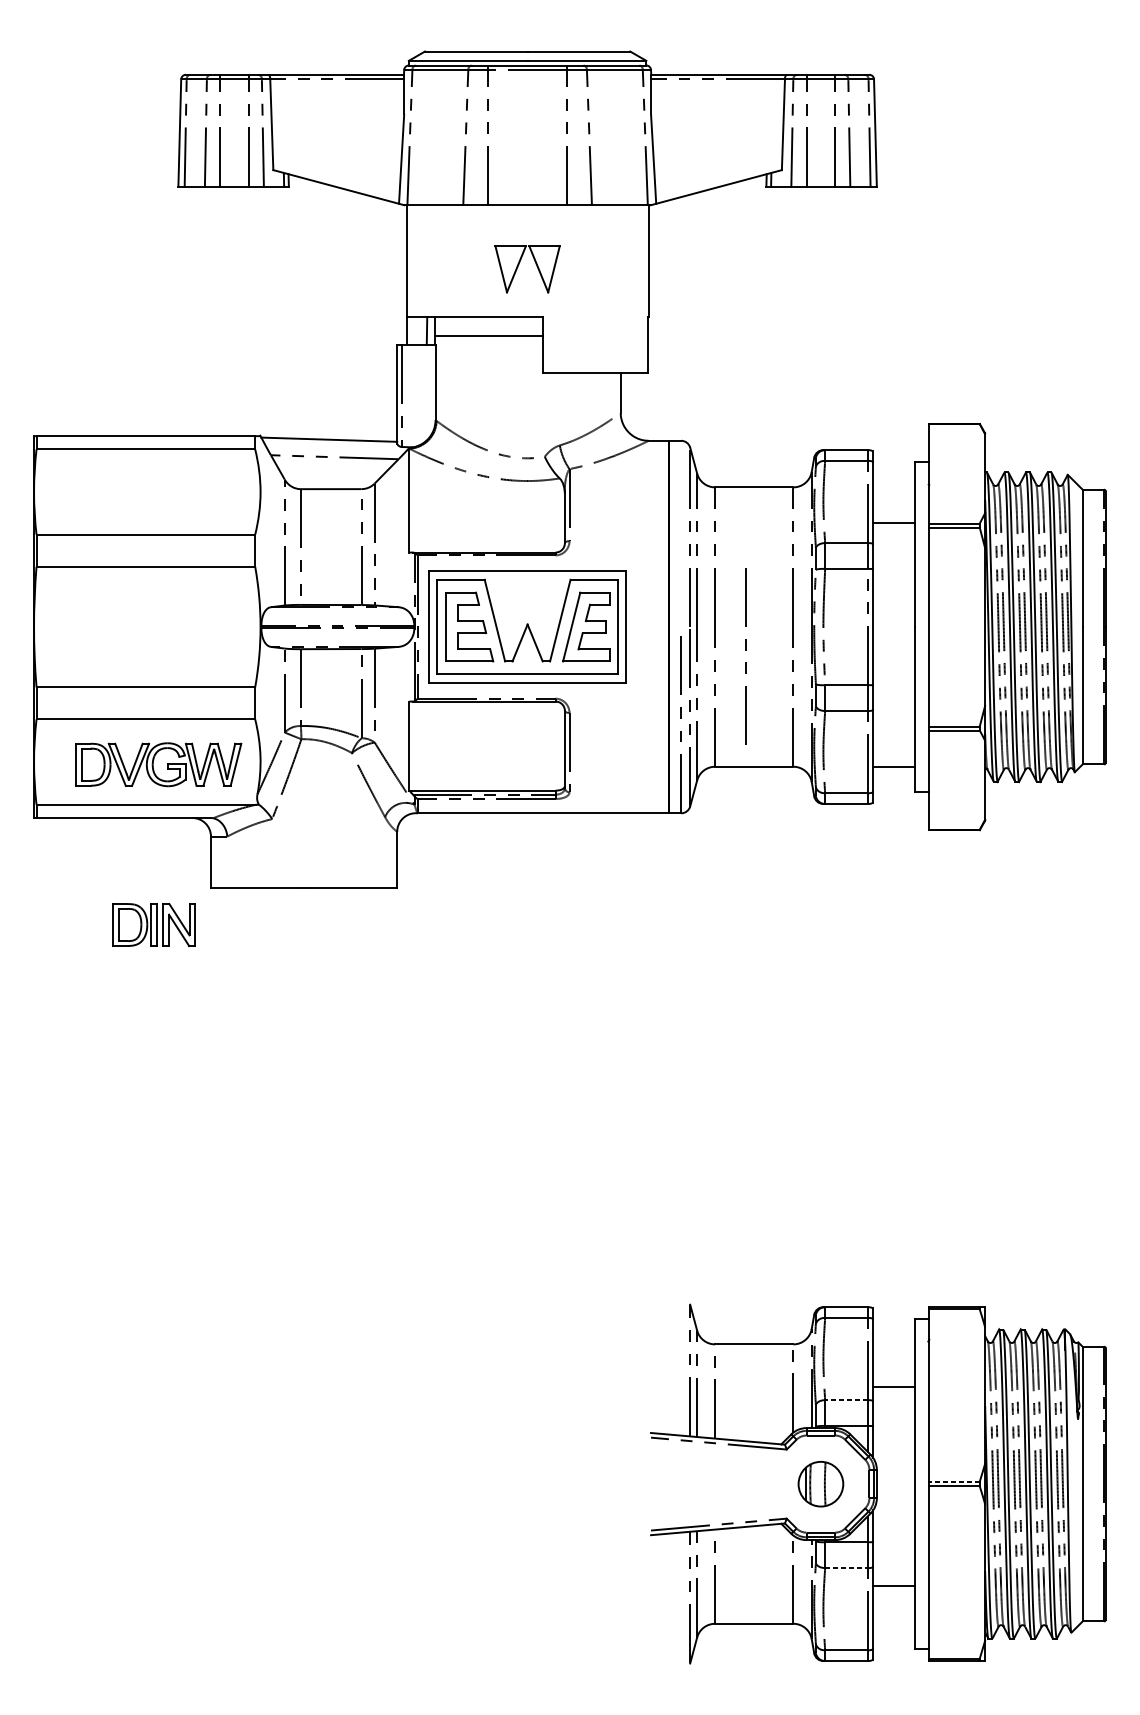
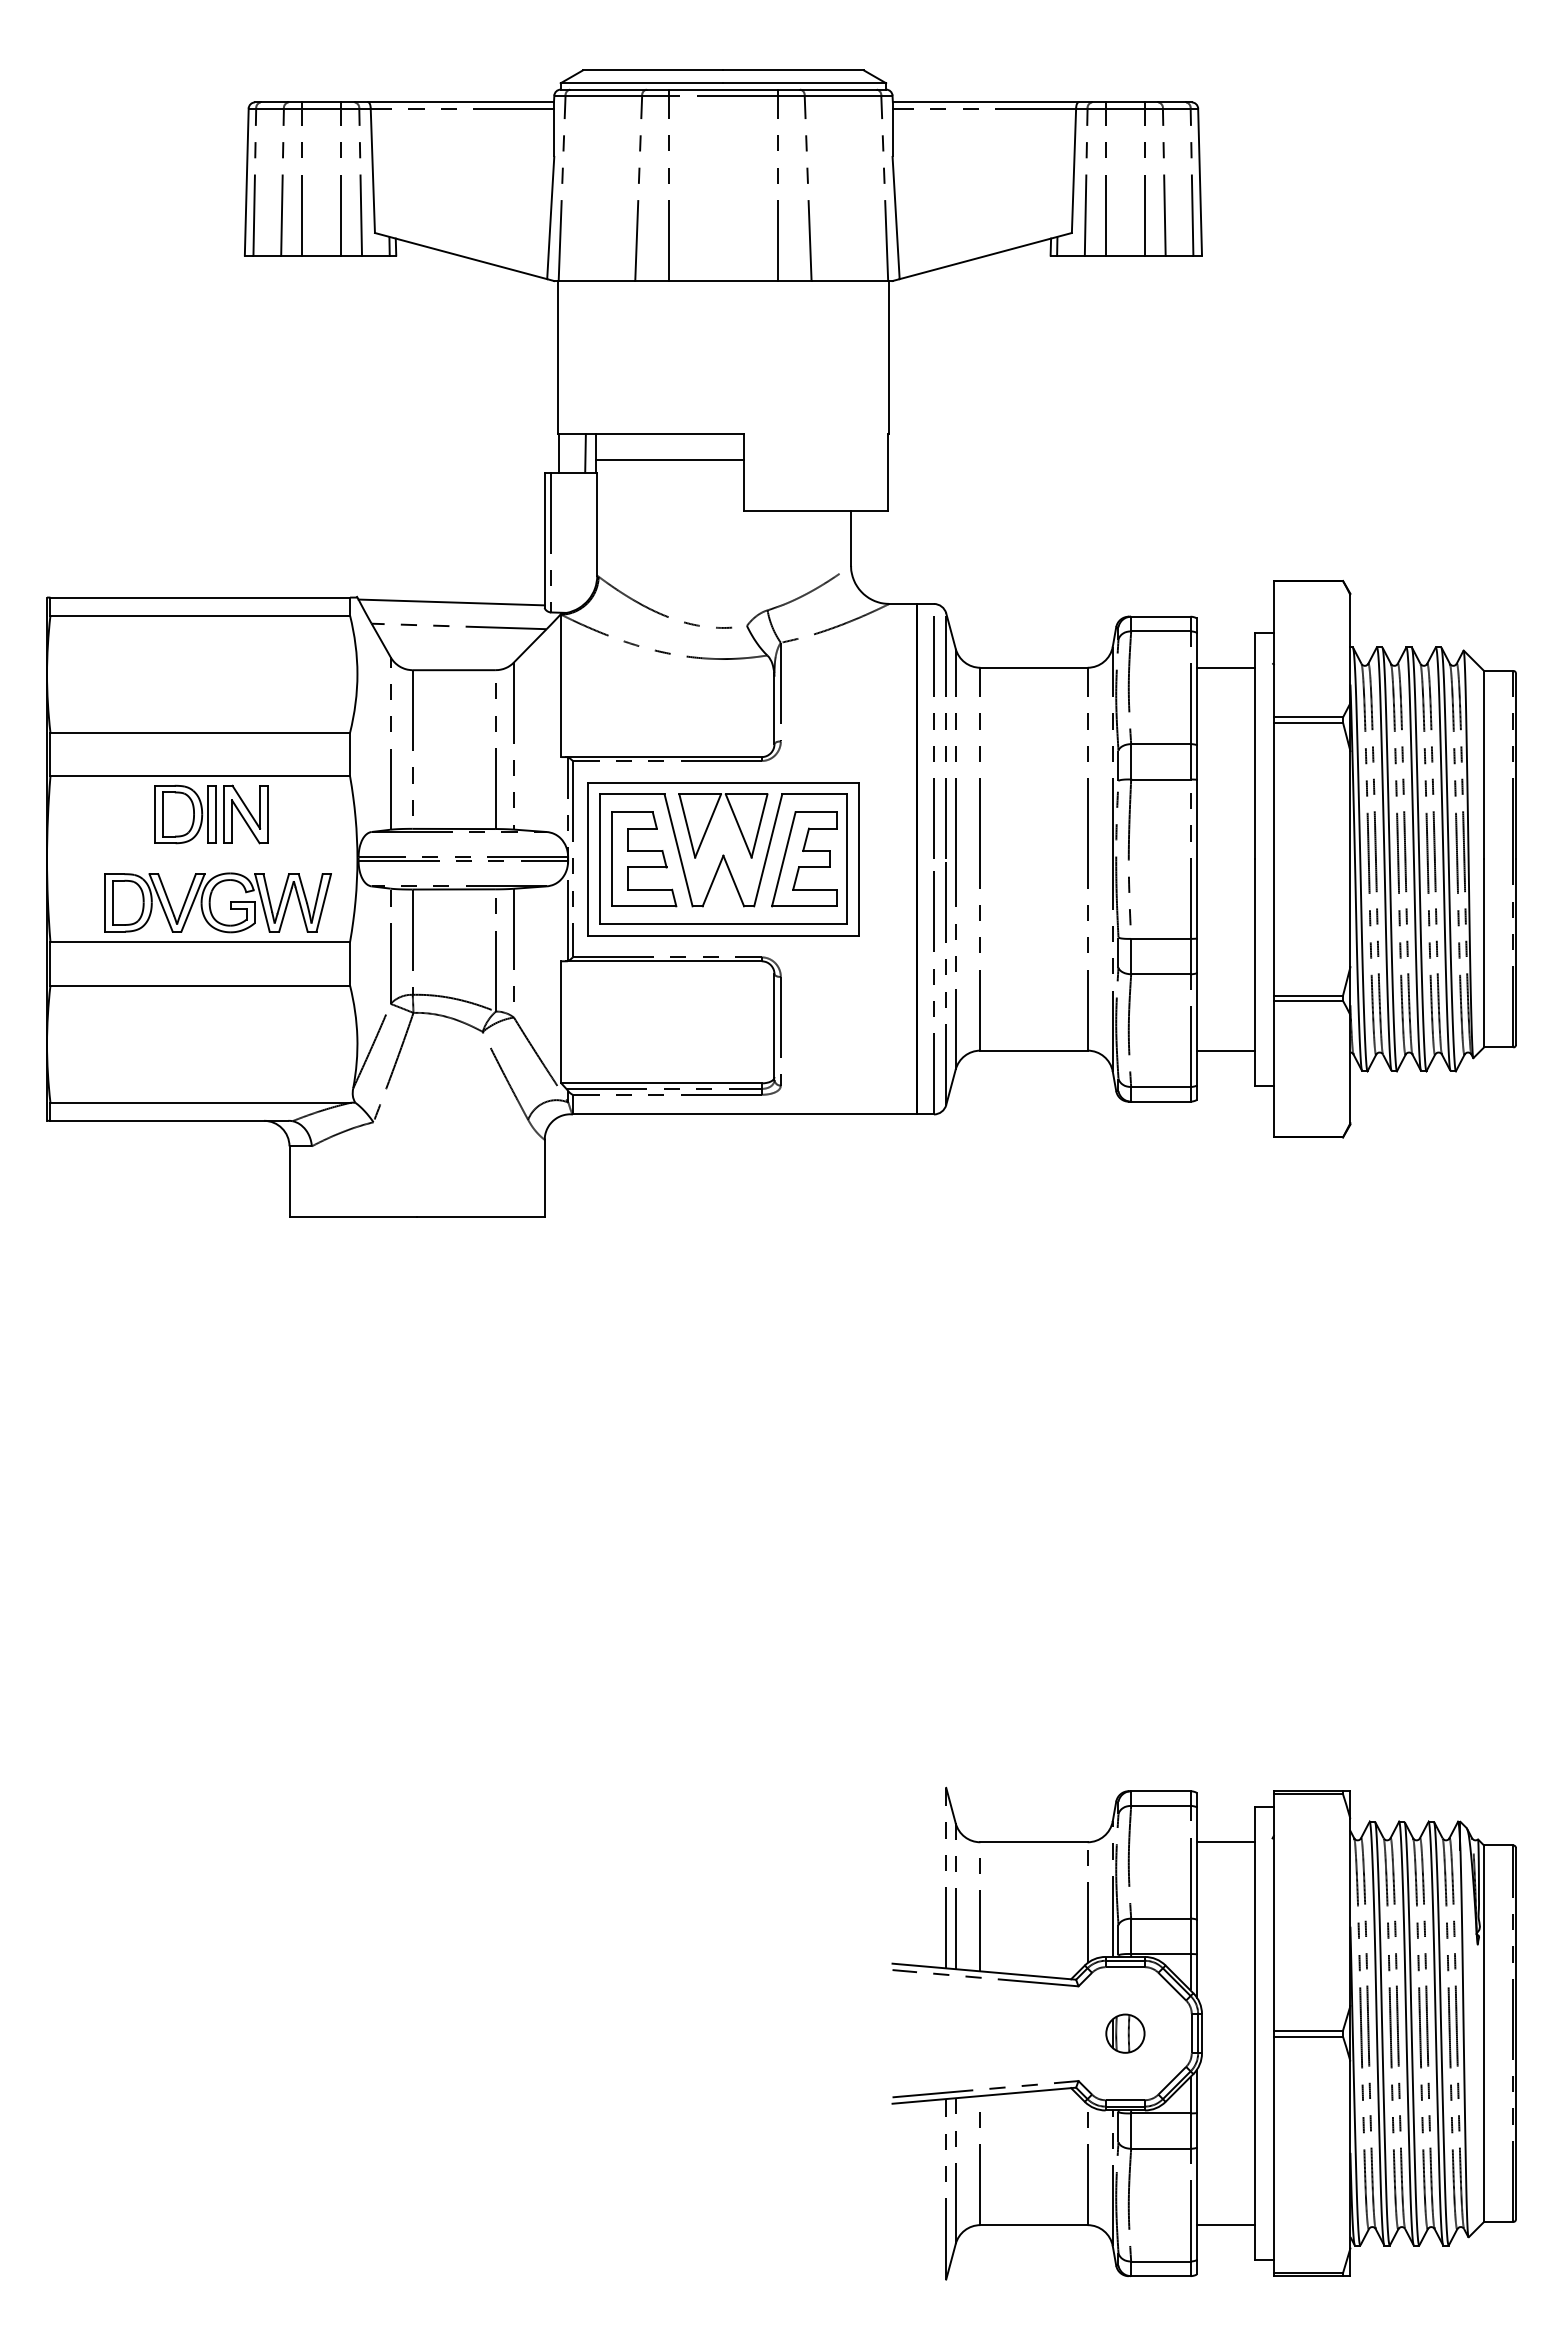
part: (536, 266) -> (735, 821), moved
line: (893, 522) -> (1225, 667), moved
line: (745, 650) -> (933, 729), moved
part: (153, 764) -> (210, 902), moved
part: (154, 924) -> (211, 814), moved
line: (893, 1387) -> (1225, 1842), moved
line: (846, 1400) -> (1160, 1918), dashed -> solid
line: (954, 1481) -> (1308, 2030), dashed -> solid
part: (821, 1483) -> (1125, 2033), size x0.62
line: (846, 1567) -> (1160, 2148), dashed -> solid
line: (893, 1586) -> (1225, 2225), moved

